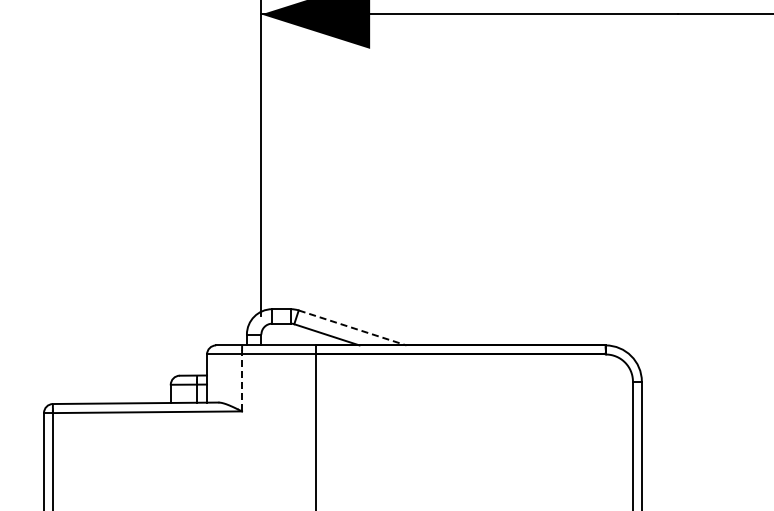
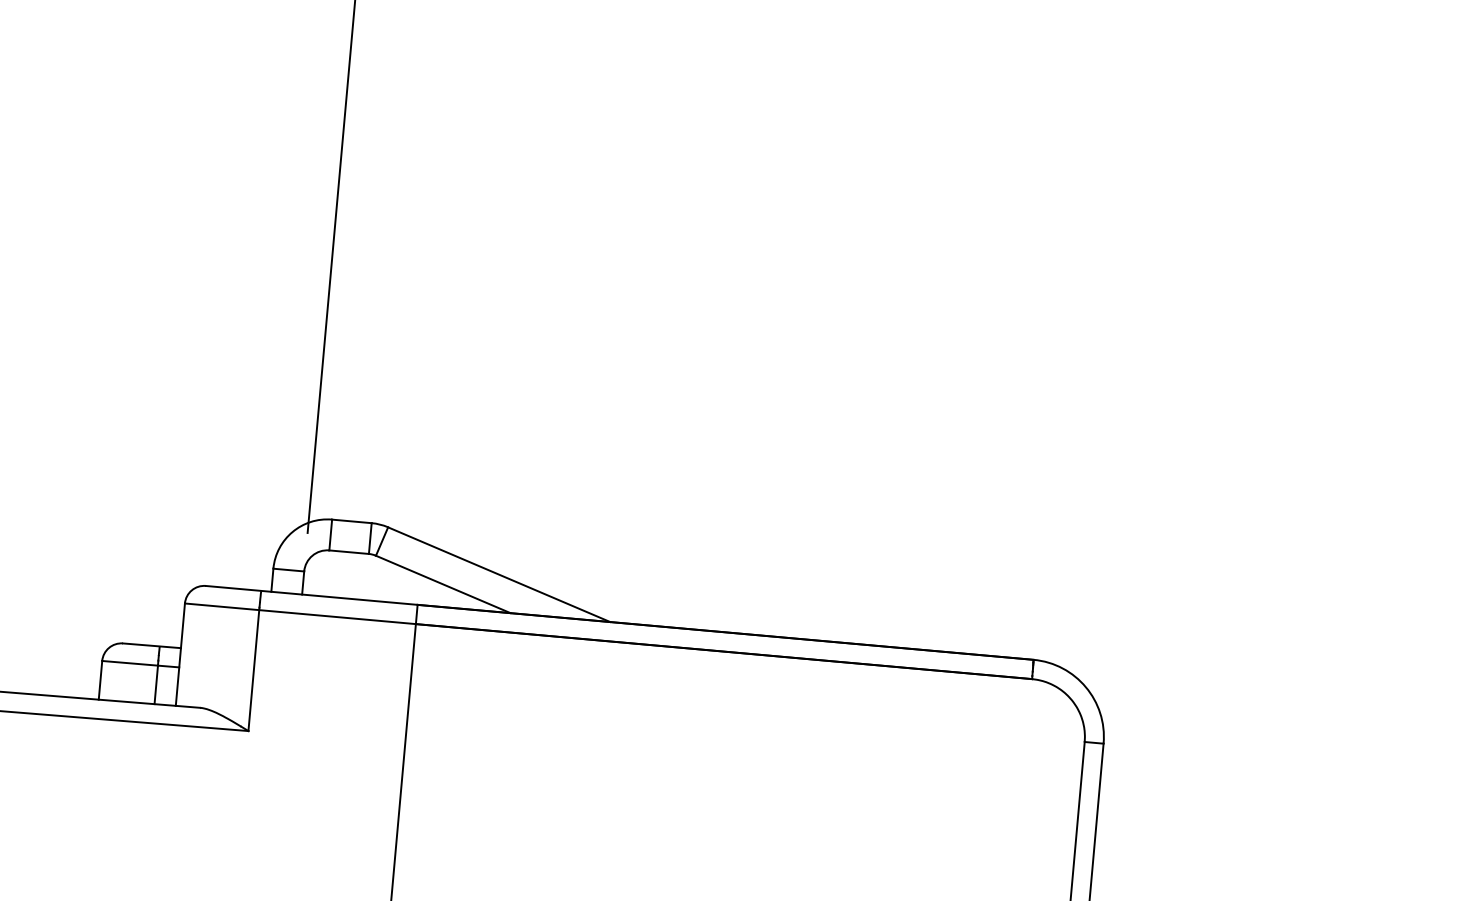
line: (352, 327) -> (499, 573), dashed -> solid
line: (242, 381) -> (255, 667), dashed -> solid

